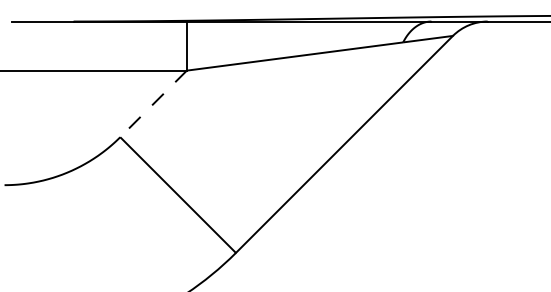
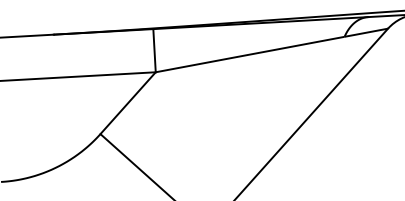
line: (153, 104) -> (128, 103), dashed -> solid

